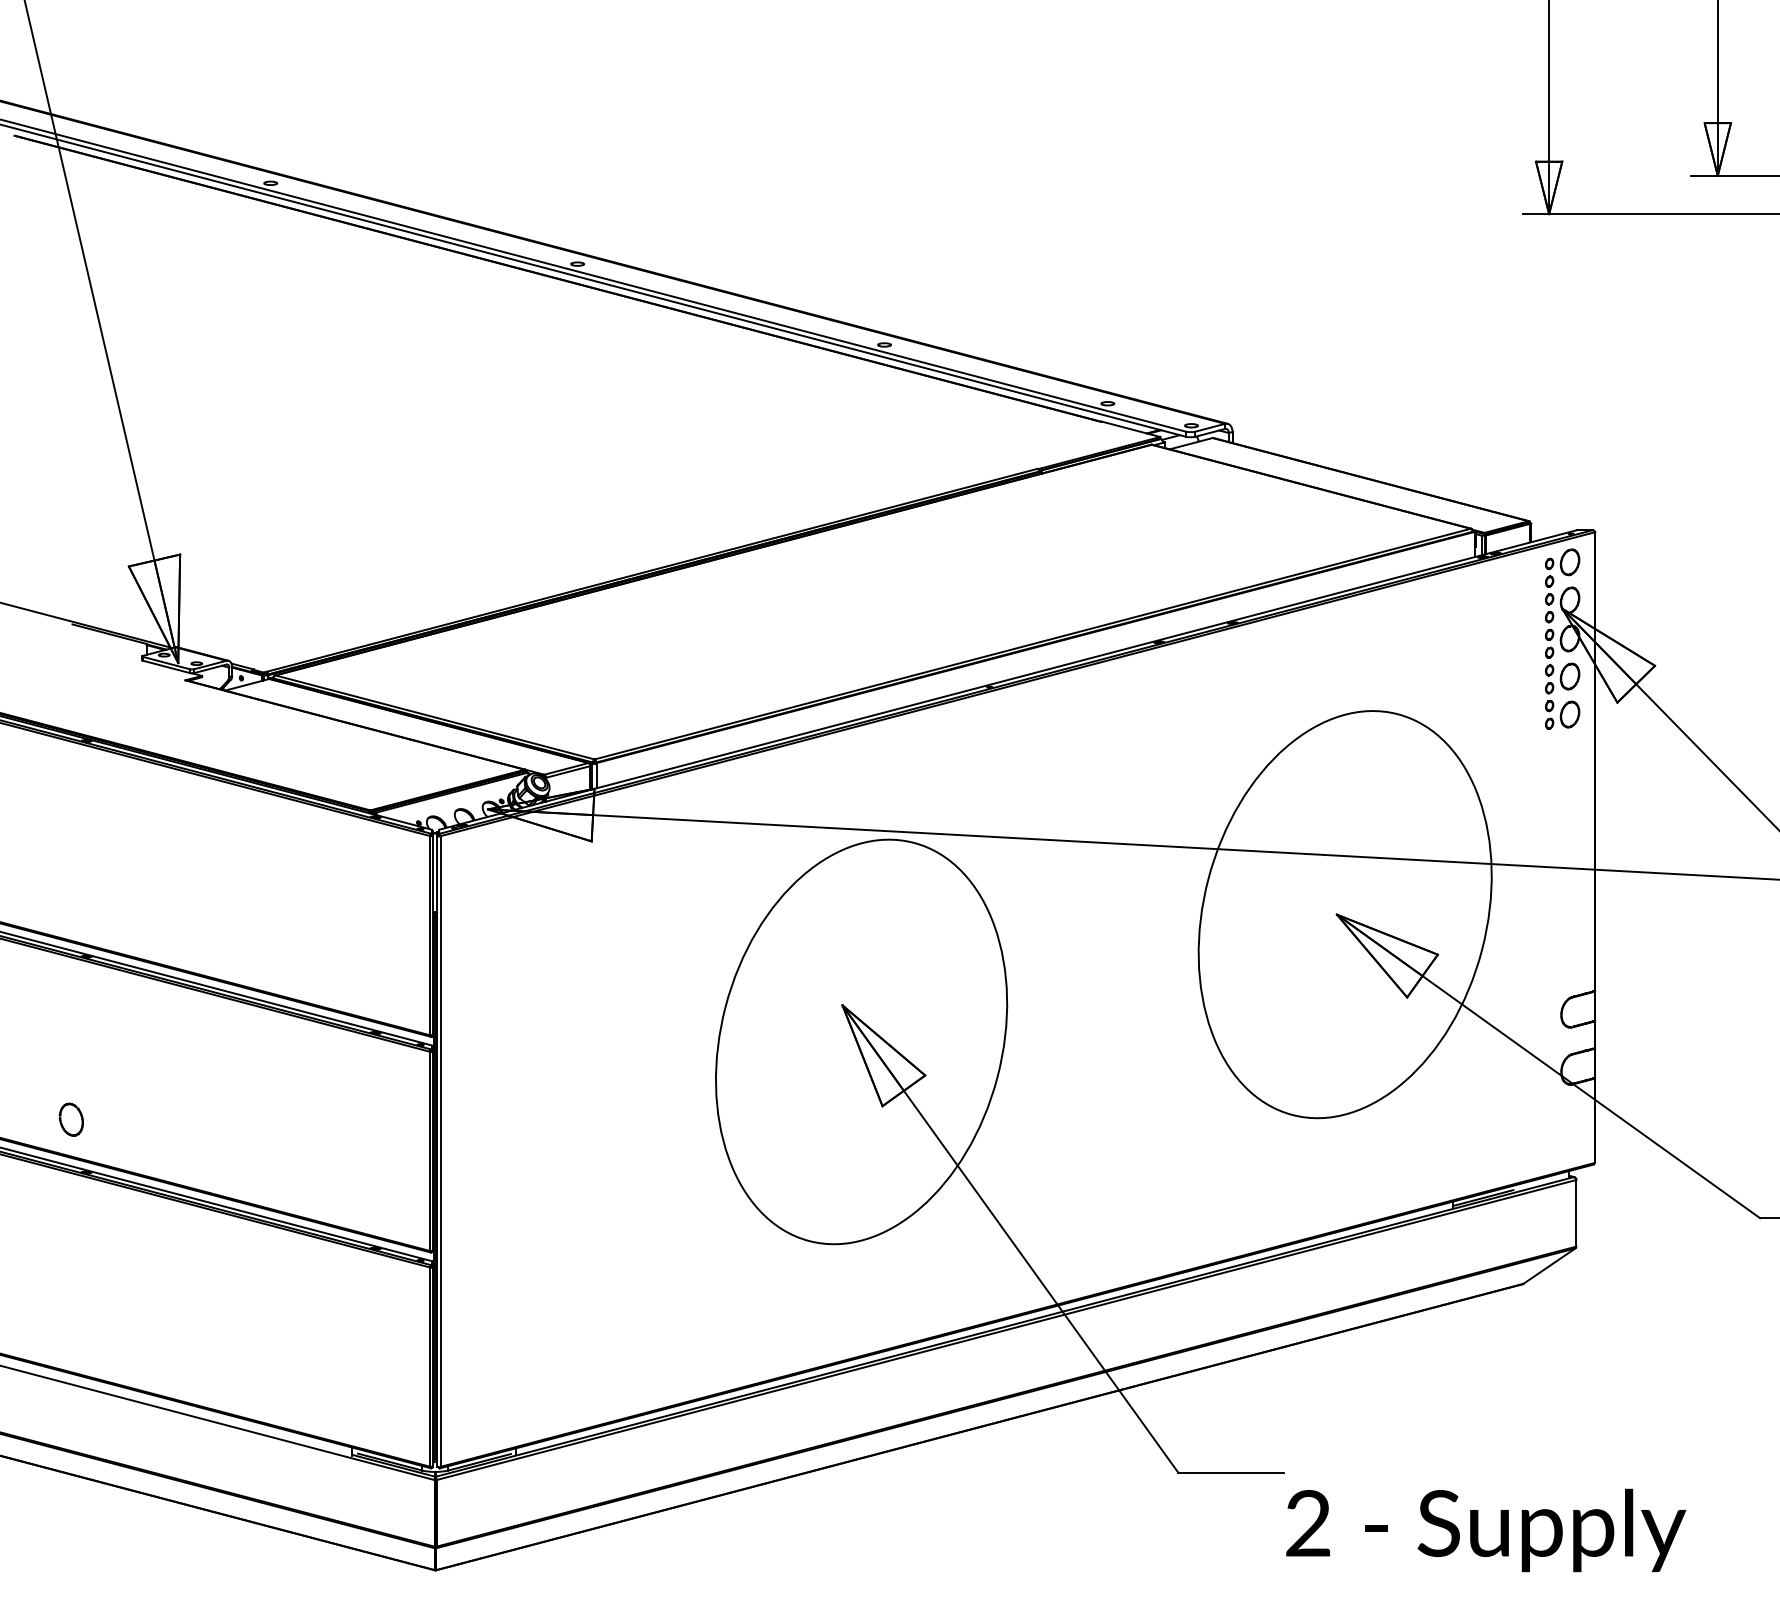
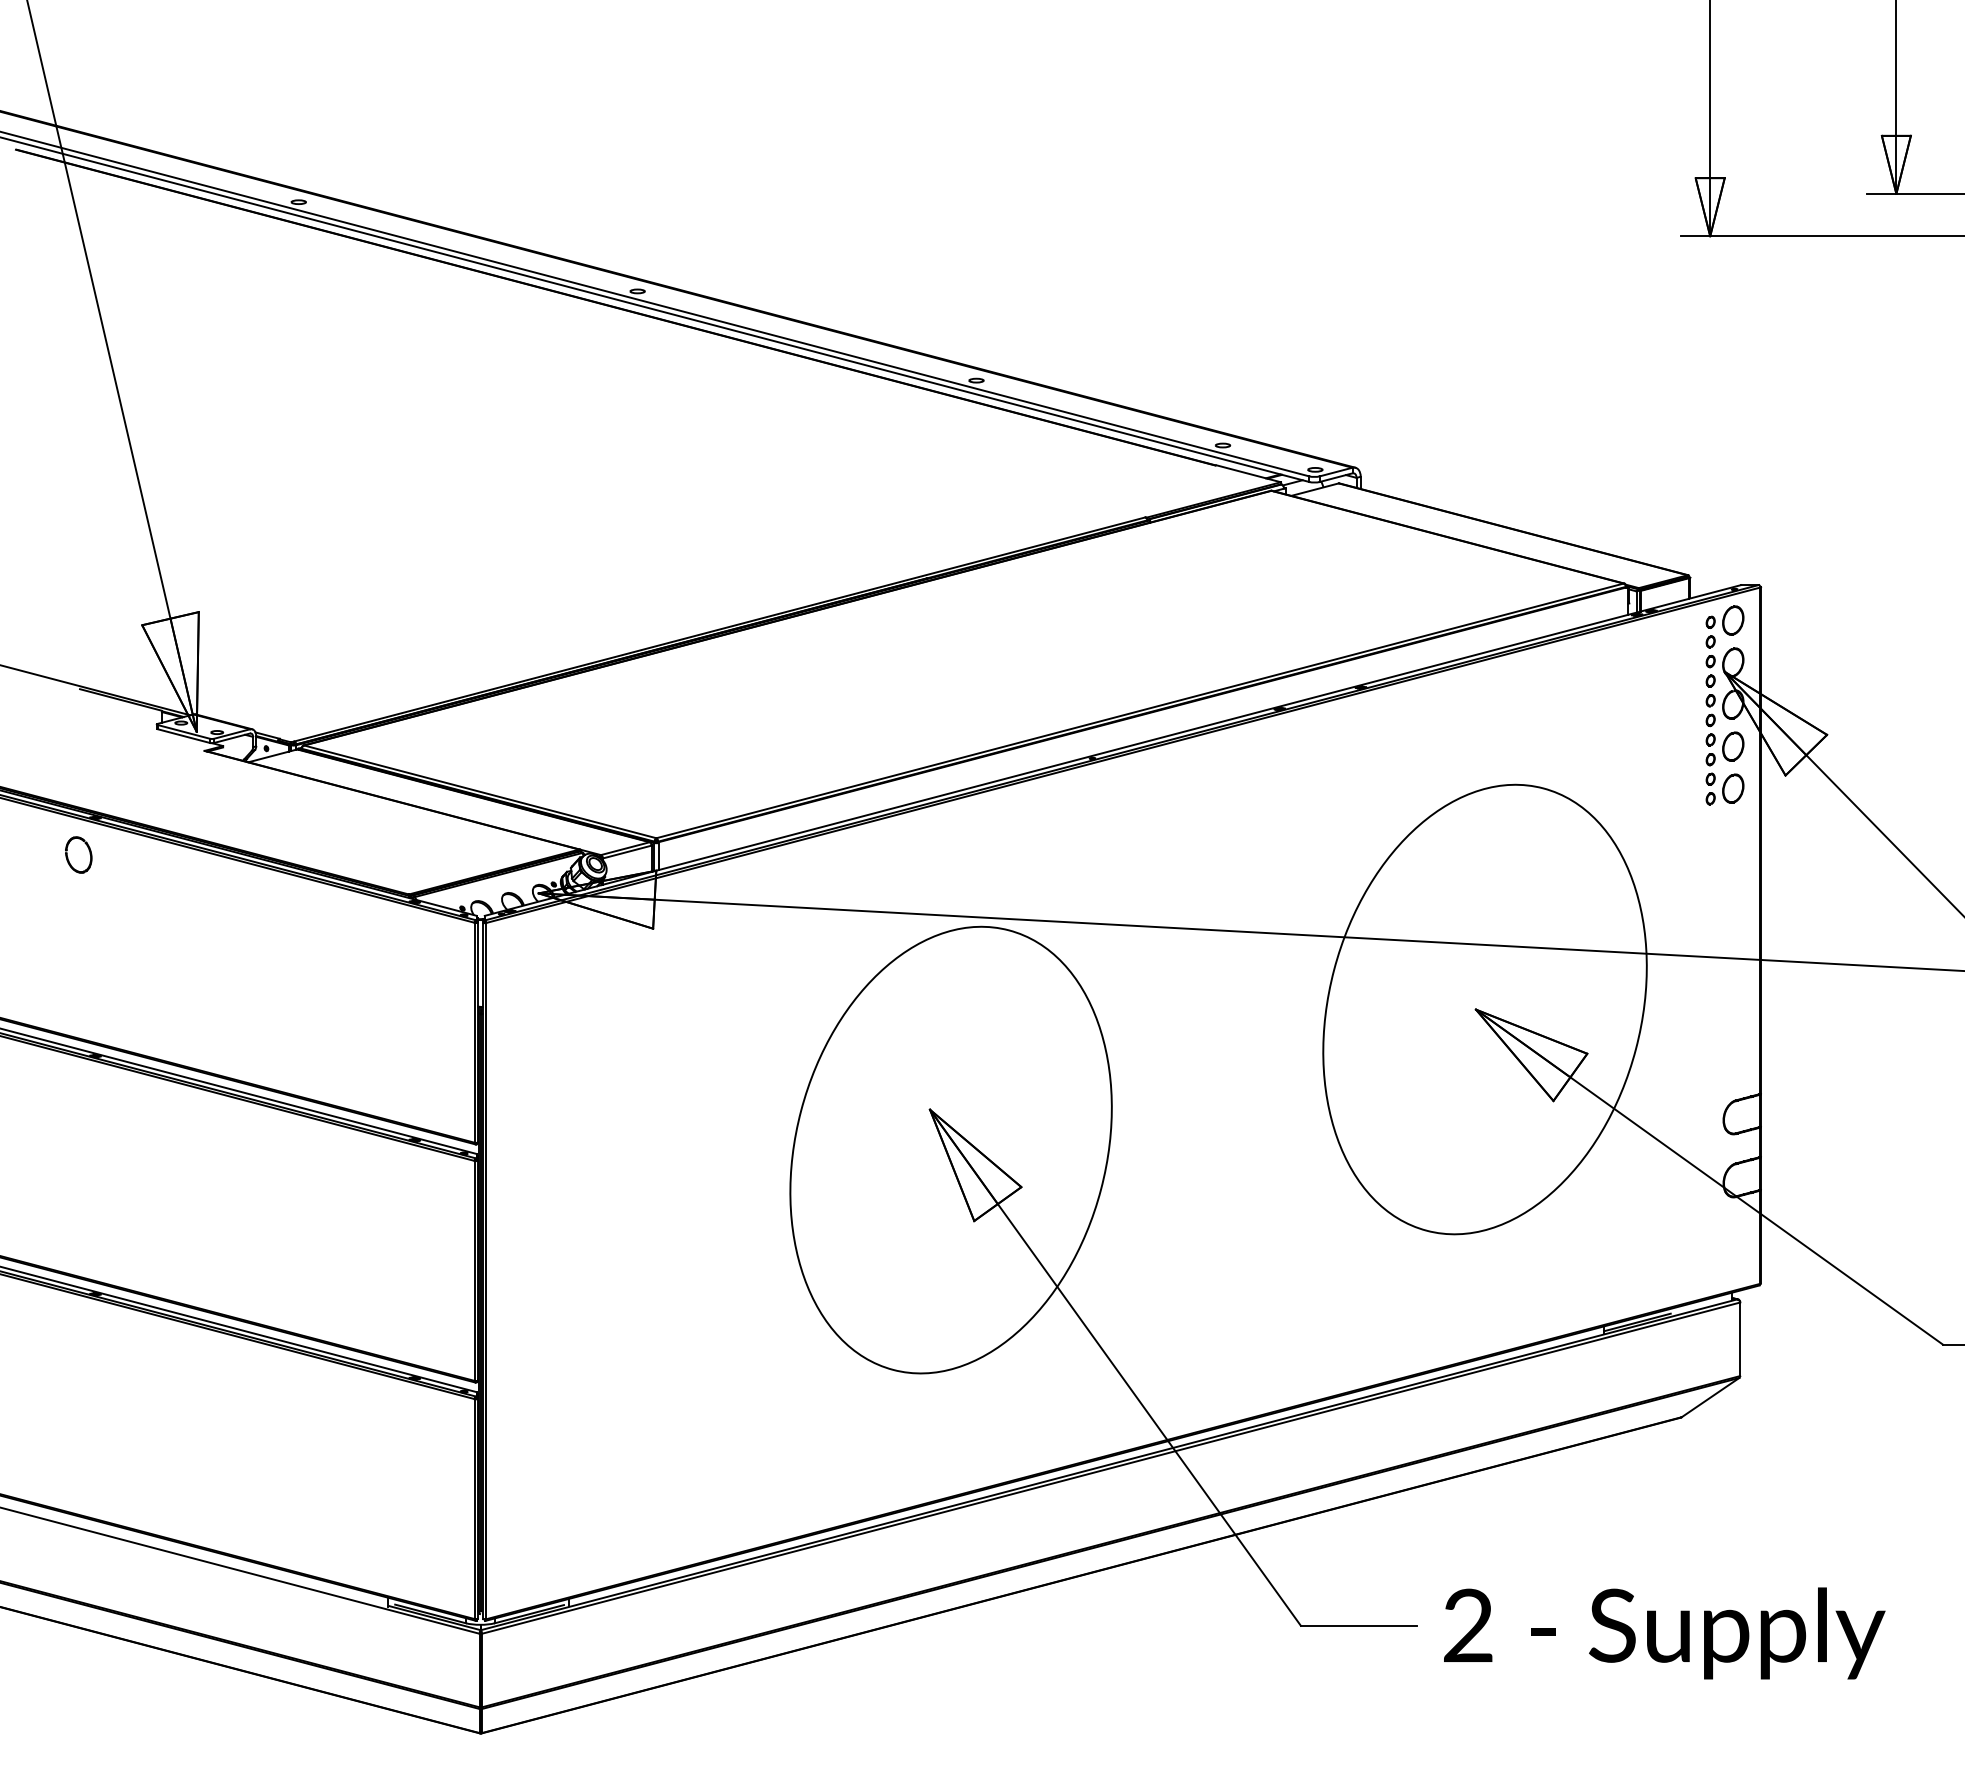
part: (71, 1119) -> (78, 854), moved
text: (1486, 1530) -> (1664, 1633), moved

